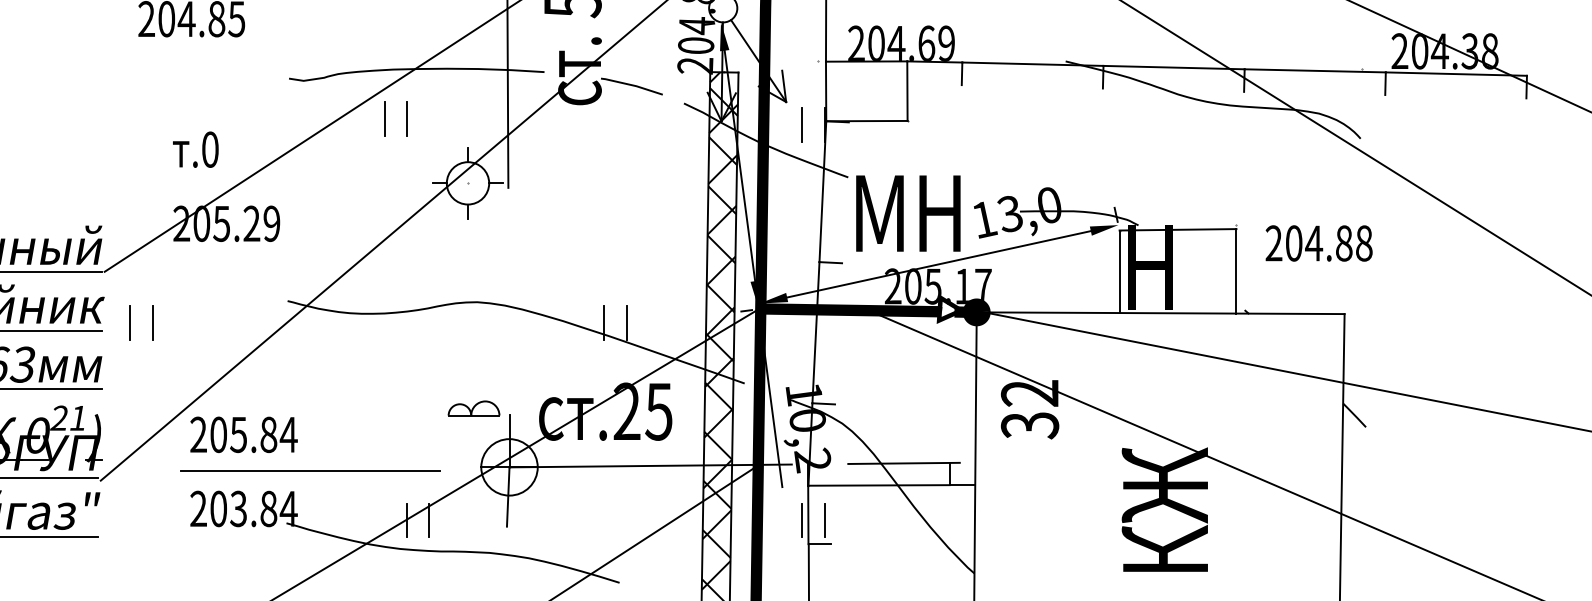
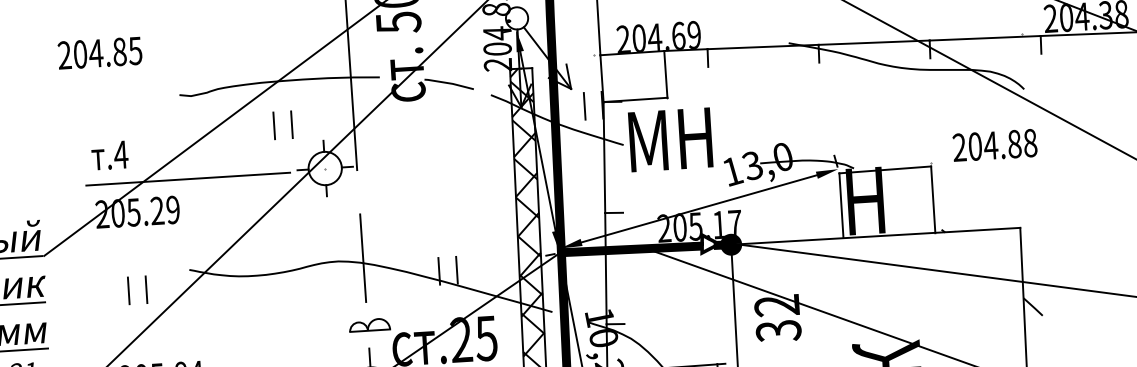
part: (385, 118) -> (274, 125), moved
text: (210, 149) -> (121, 154), .0 -> .4
line: (293, 185) -> (188, 178), added
text: (908, 213) -> (670, 139), moved
text: (1318, 243) -> (994, 145), moved
line: (508, 299) -> (362, 257), added
part: (130, 322) -> (129, 290), moved
part: (473, 408) -> (369, 325), moved

